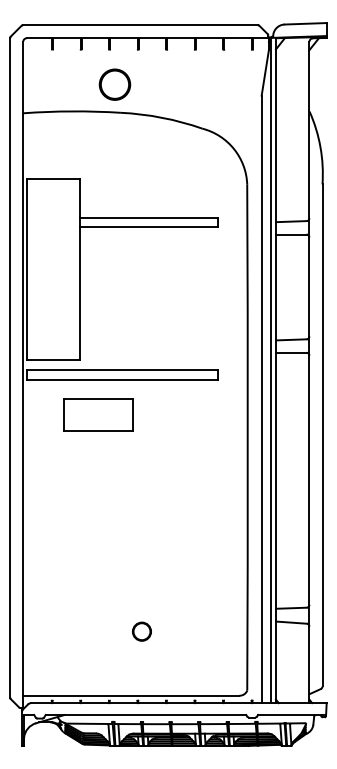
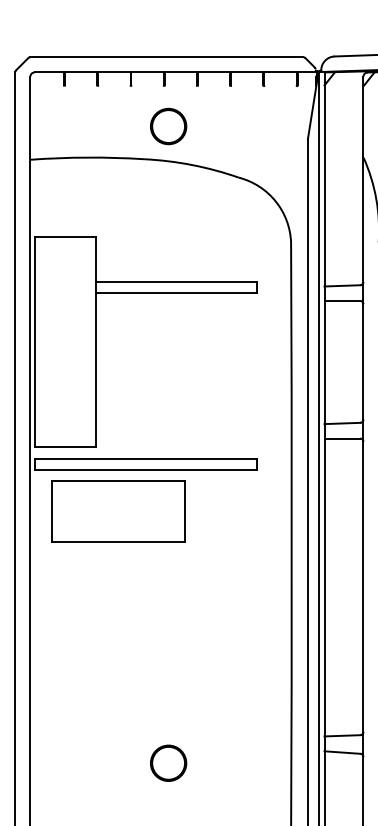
part: (114, 84) -> (168, 126), moved
part: (98, 414) -> (117, 510), size x1.67
part: (141, 631) -> (168, 762), size x1.67

